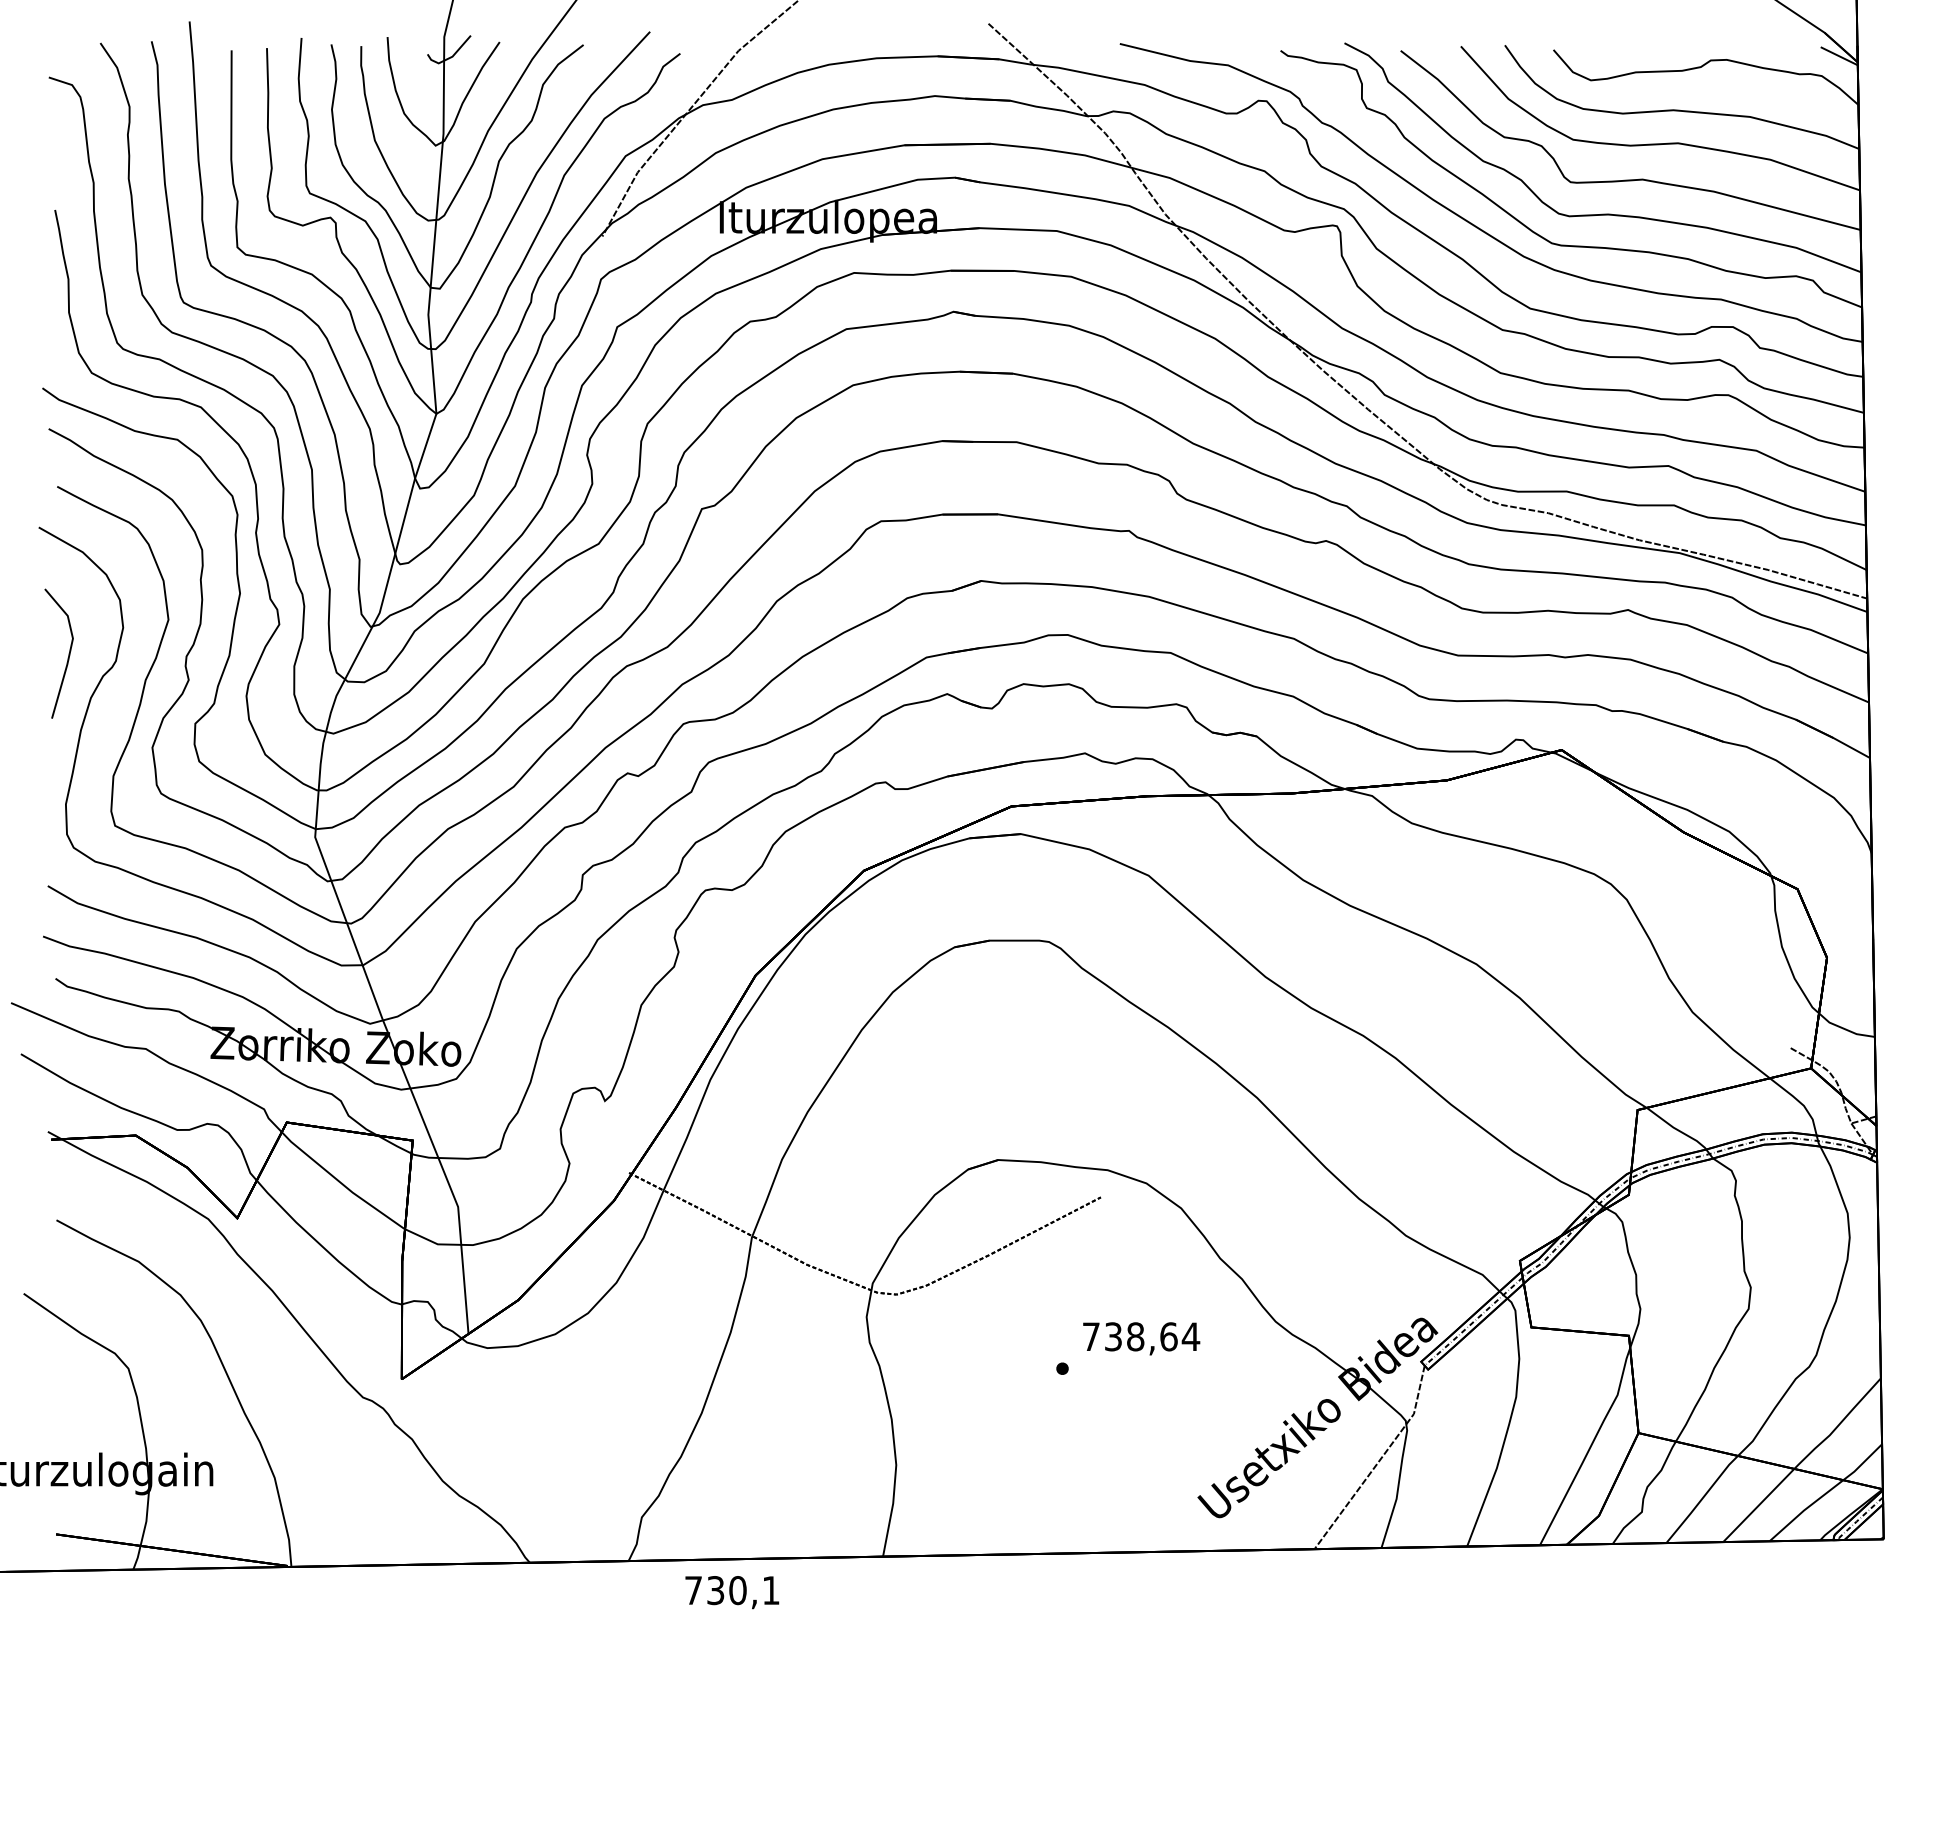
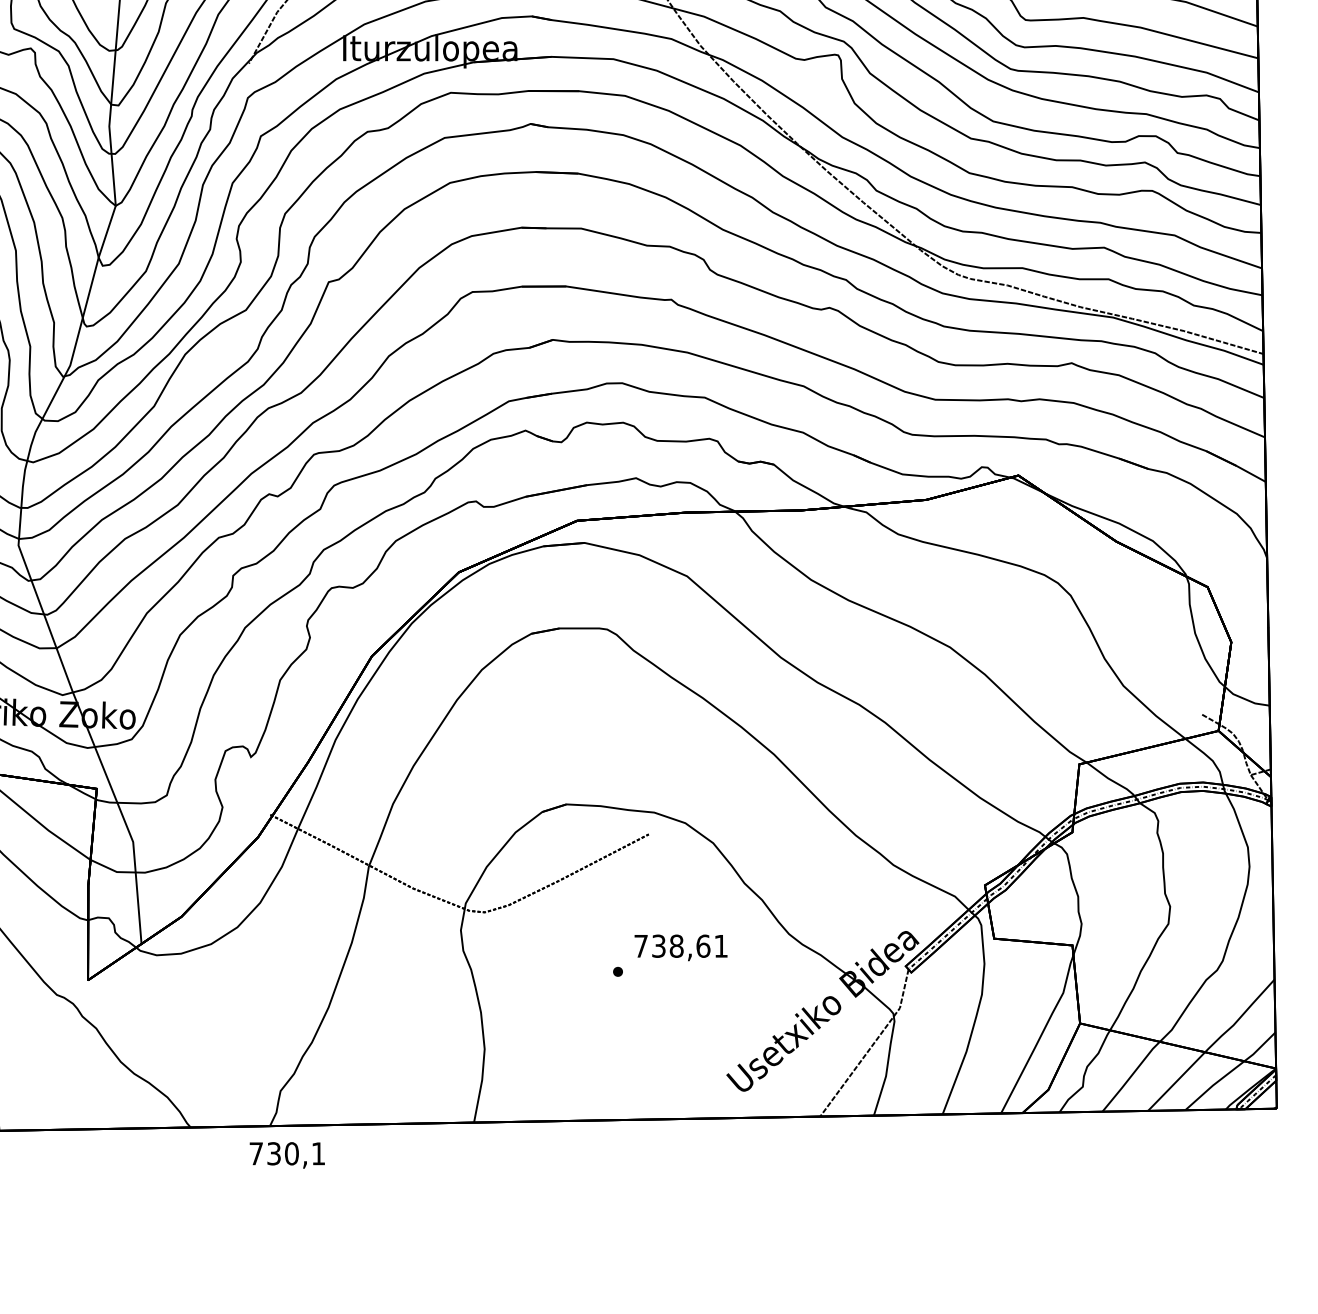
text: (1190, 1336) -> (720, 945), 738,64 -> 738,61
text: (732, 1592) -> (287, 1155), moved

